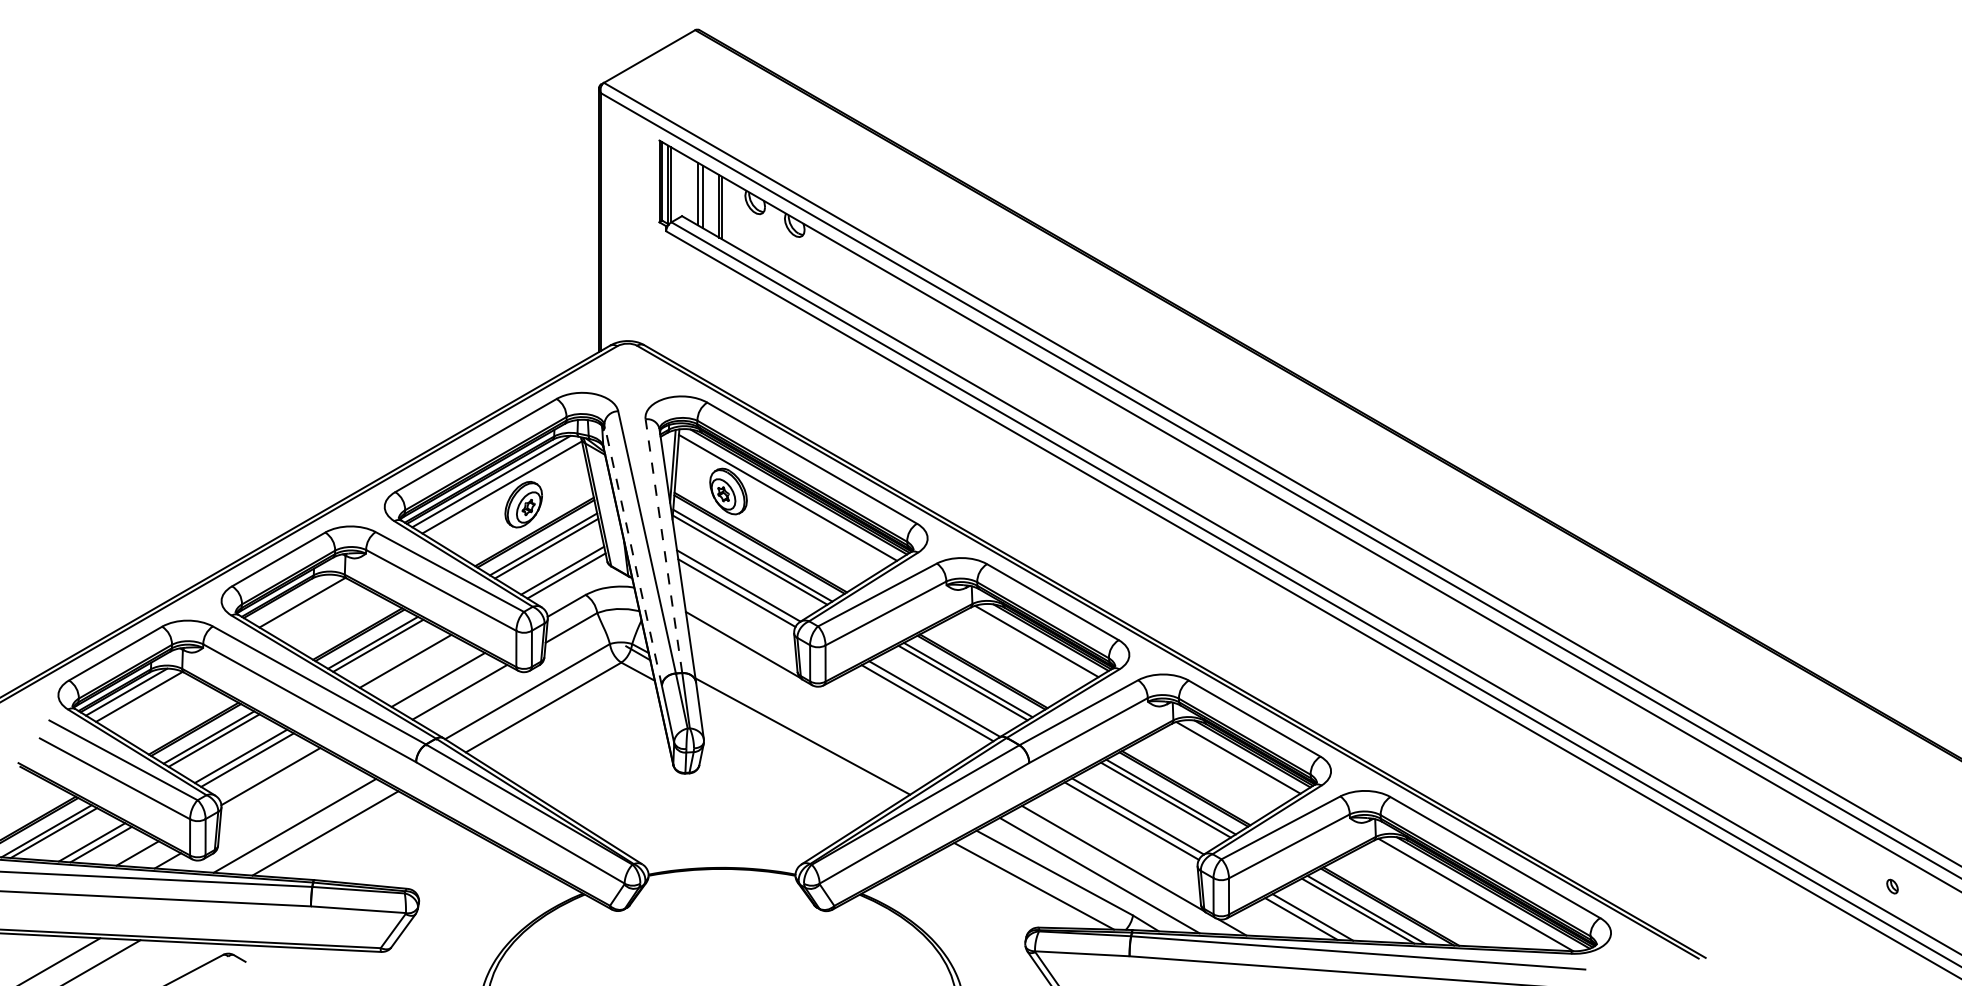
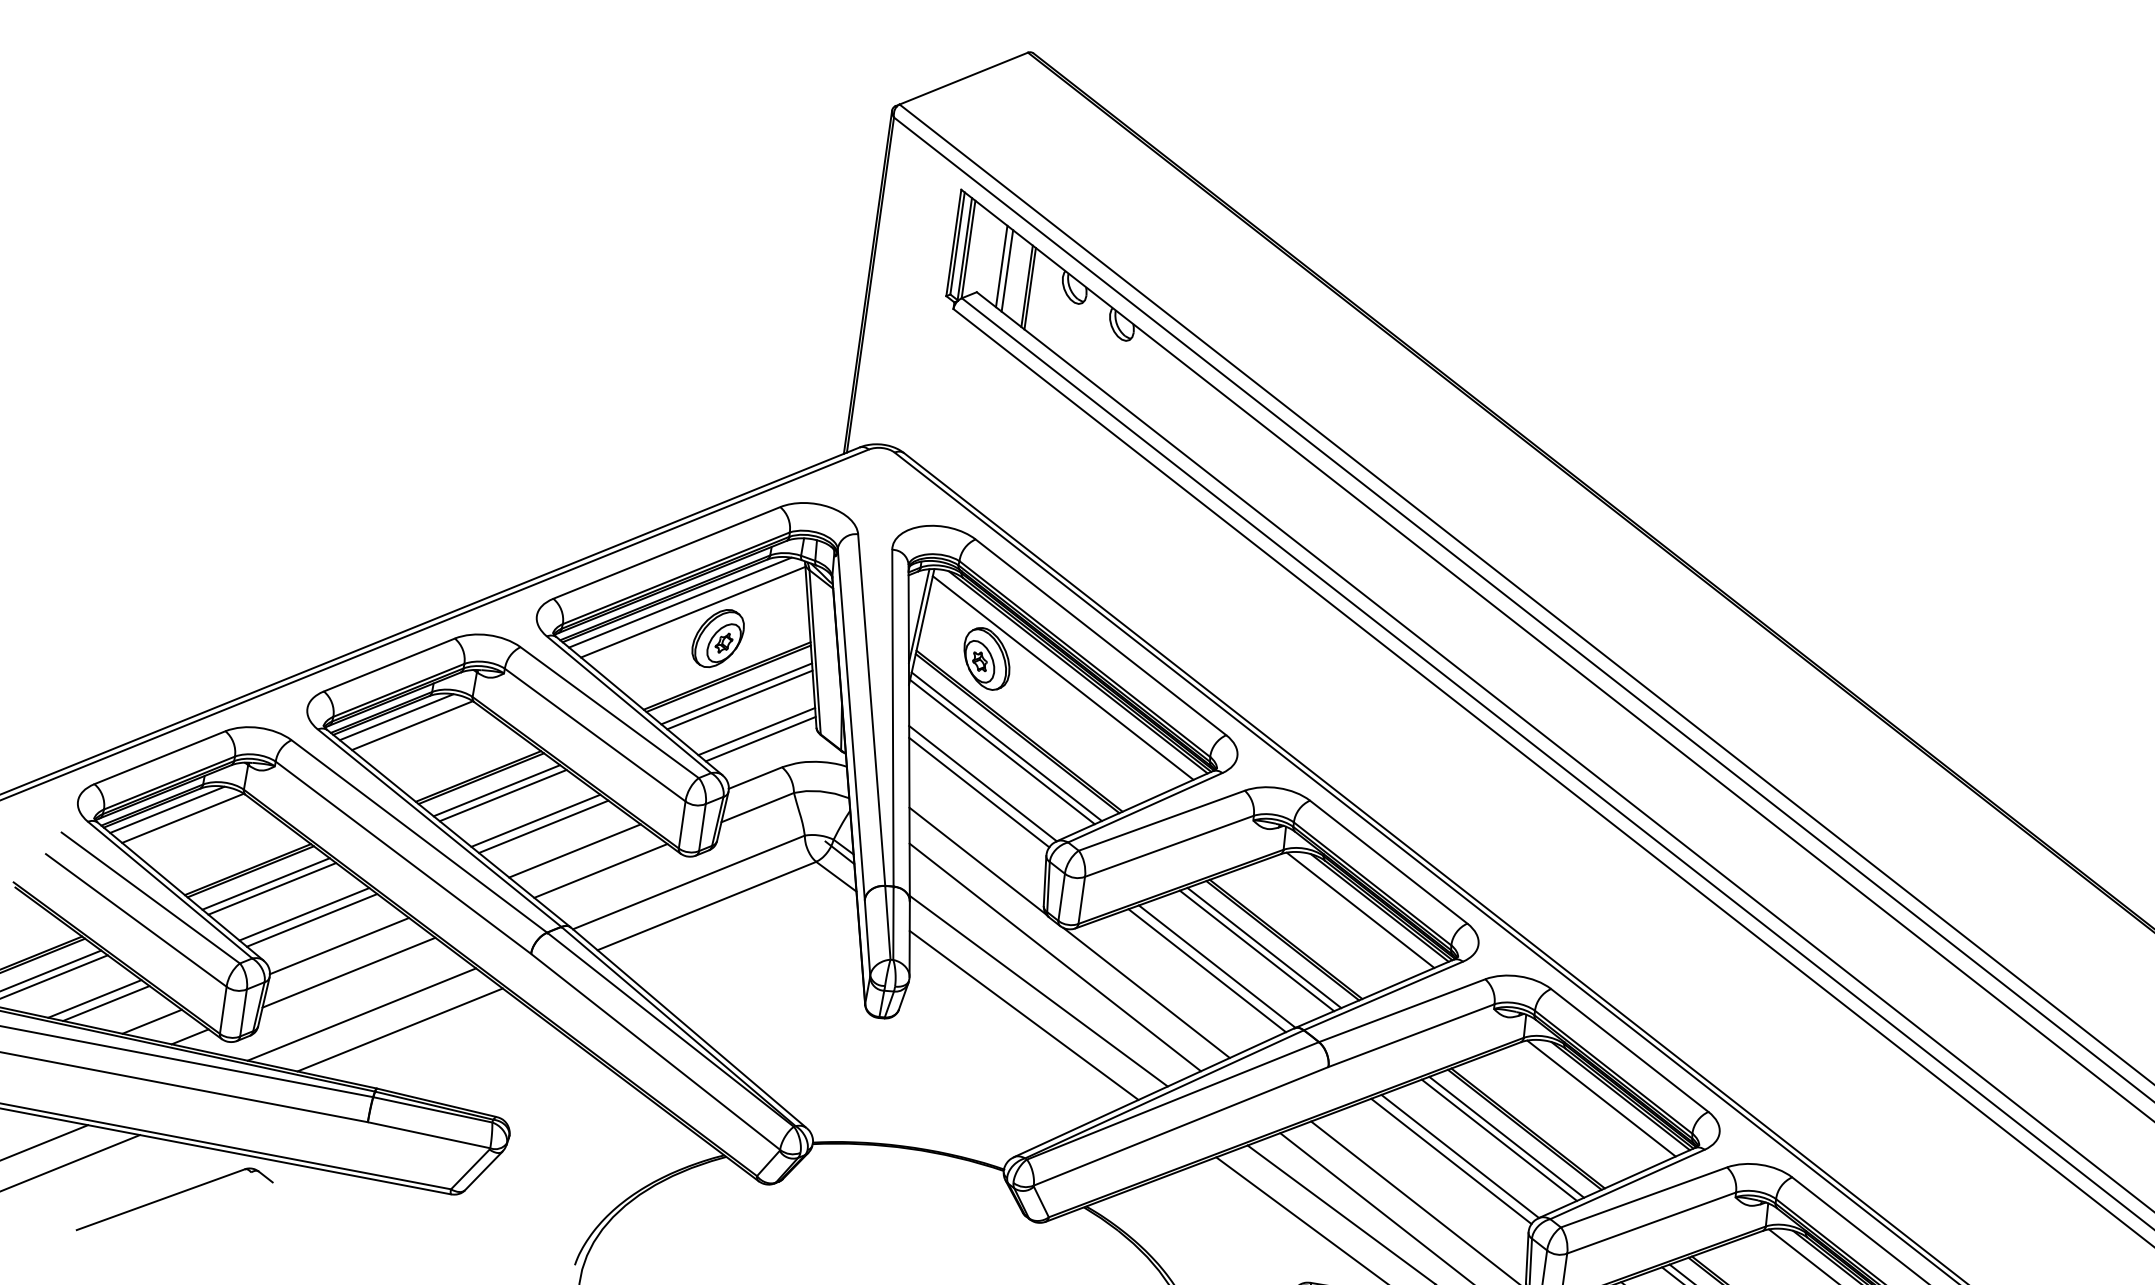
line: (663, 545) -> (892, 717), dashed -> solid
line: (633, 554) -> (851, 723), dashed -> solid
line: (289, 597) -> (396, 716), added
line: (412, 664) -> (544, 826), added
line: (811, 708) -> (1055, 956), added
line: (883, 726) -> (1145, 992), added
line: (794, 755) -> (1024, 1014), added
line: (280, 795) -> (348, 972), added

